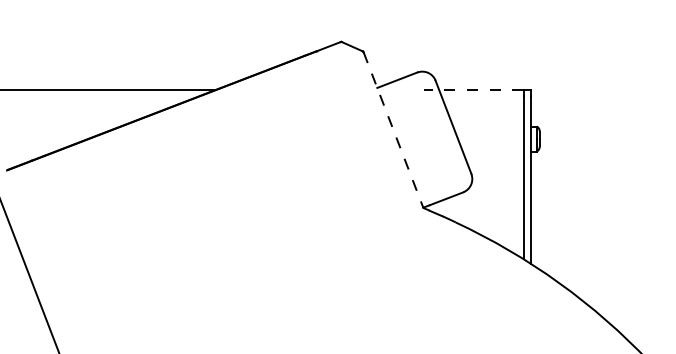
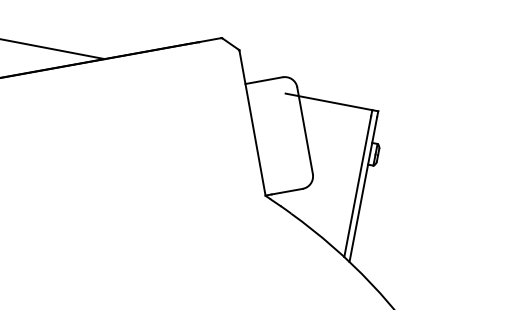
line: (473, 90) -> (328, 102), dashed -> solid
line: (393, 130) -> (252, 123), dashed -> solid

